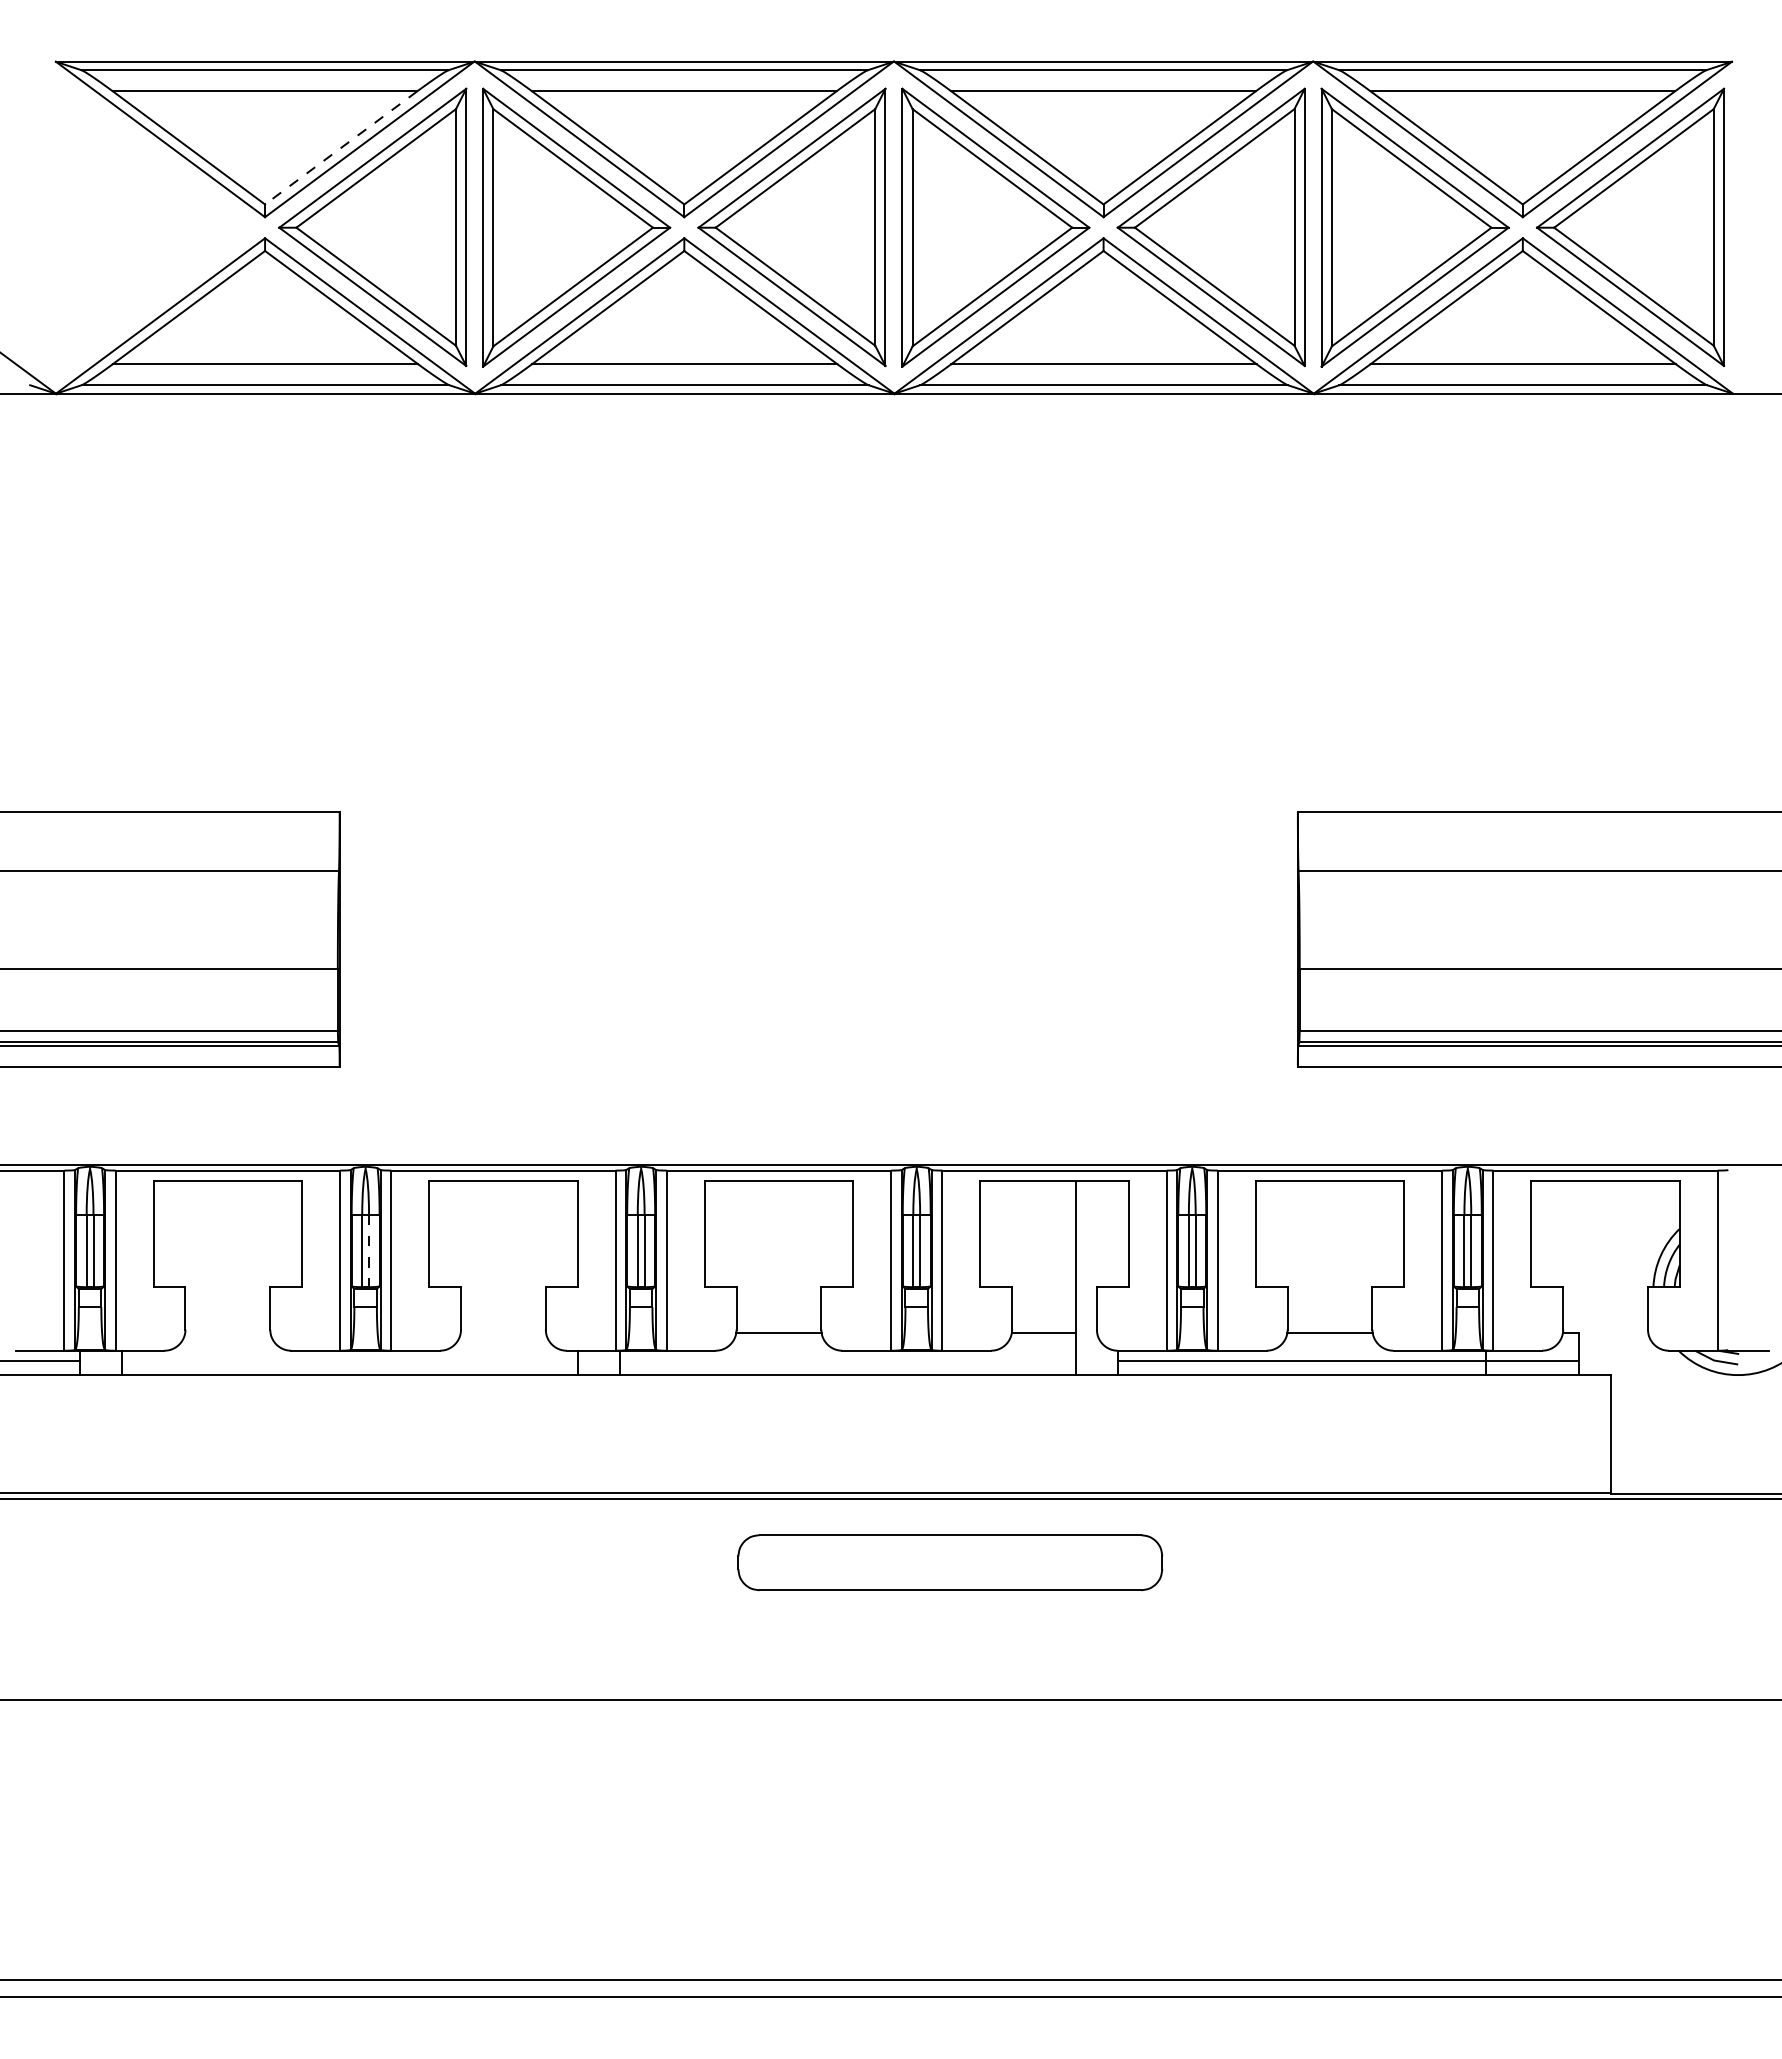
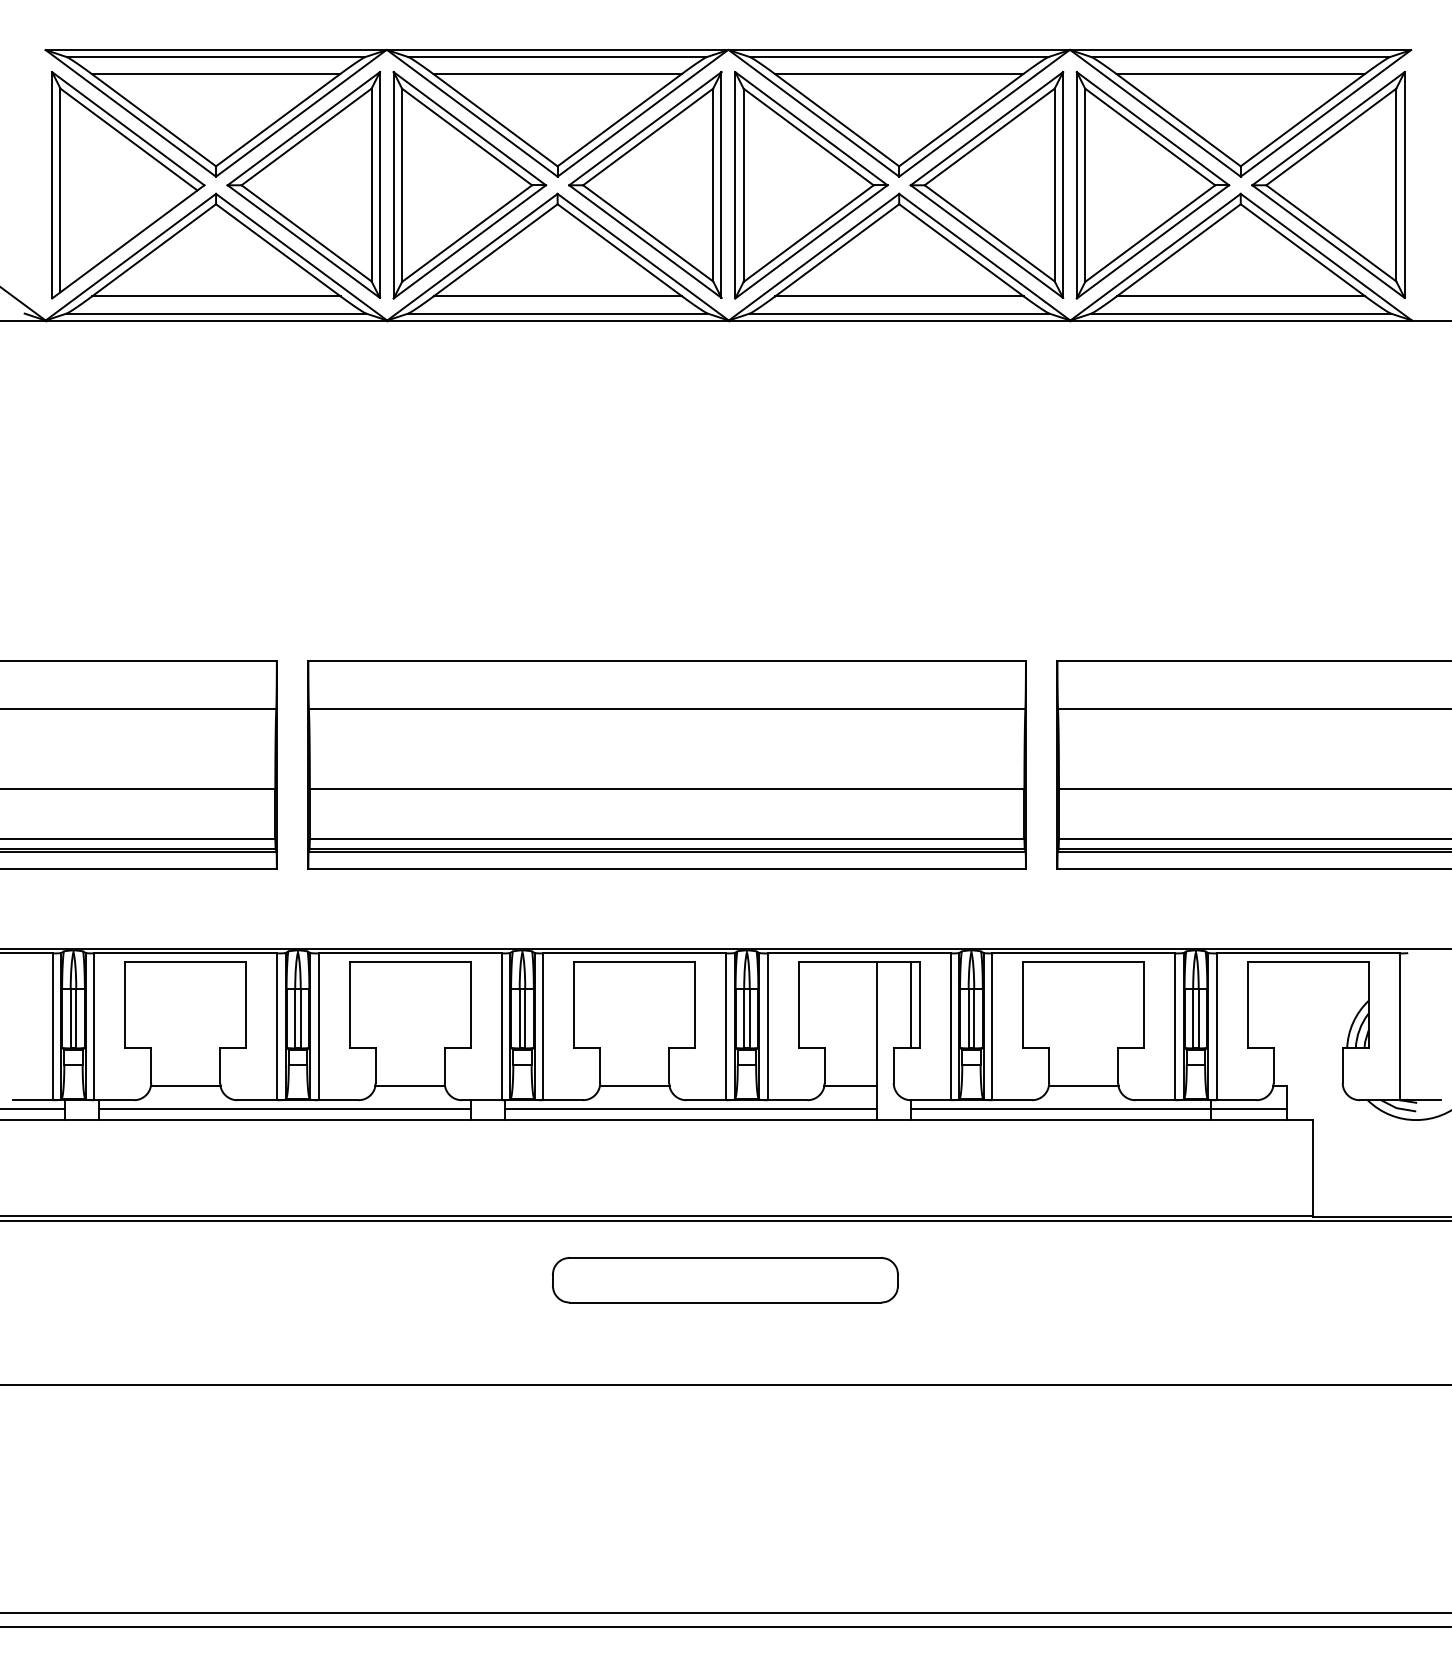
line: (341, 147) -> (278, 119), dashed -> solid
part: (156, 227) -> (127, 185), added
part: (818, 939) -> (666, 765), added
line: (1118, 1234) -> (911, 1005), added
line: (369, 1251) -> (301, 1019), dashed -> solid
line: (227, 1332) -> (185, 1085), added
line: (503, 1332) -> (410, 1085), added
line: (349, 1361) -> (284, 1108), added
line: (847, 1361) -> (690, 1108), added
part: (950, 1562) -> (725, 1280), moved

